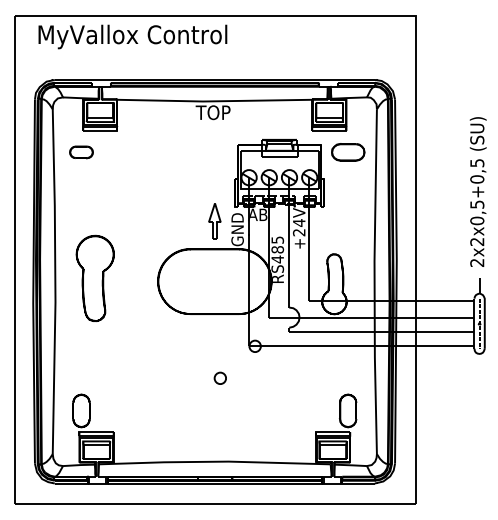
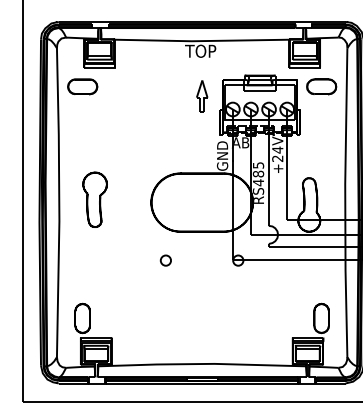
part: (81, 152) -> (82, 86), size x1.43
part: (214, 221) -> (201, 96), moved
part: (95, 278) -> (95, 199), size x0.71
circle: (219, 377) -> (165, 259), moved

